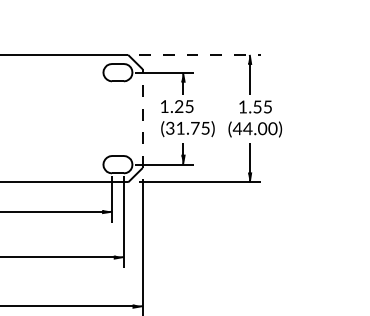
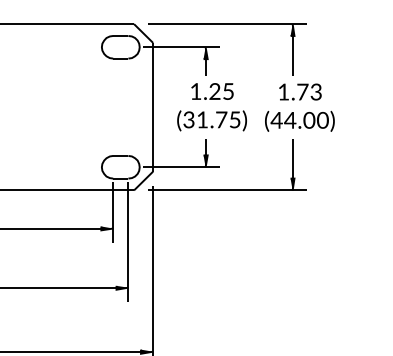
line: (199, 54) -> (227, 23), dashed -> solid
text: (177, 106) -> (212, 91), moved
text: (262, 106) -> (309, 91), 1.55^C -> 1.73^C
line: (142, 118) -> (152, 107), dashed -> solid

